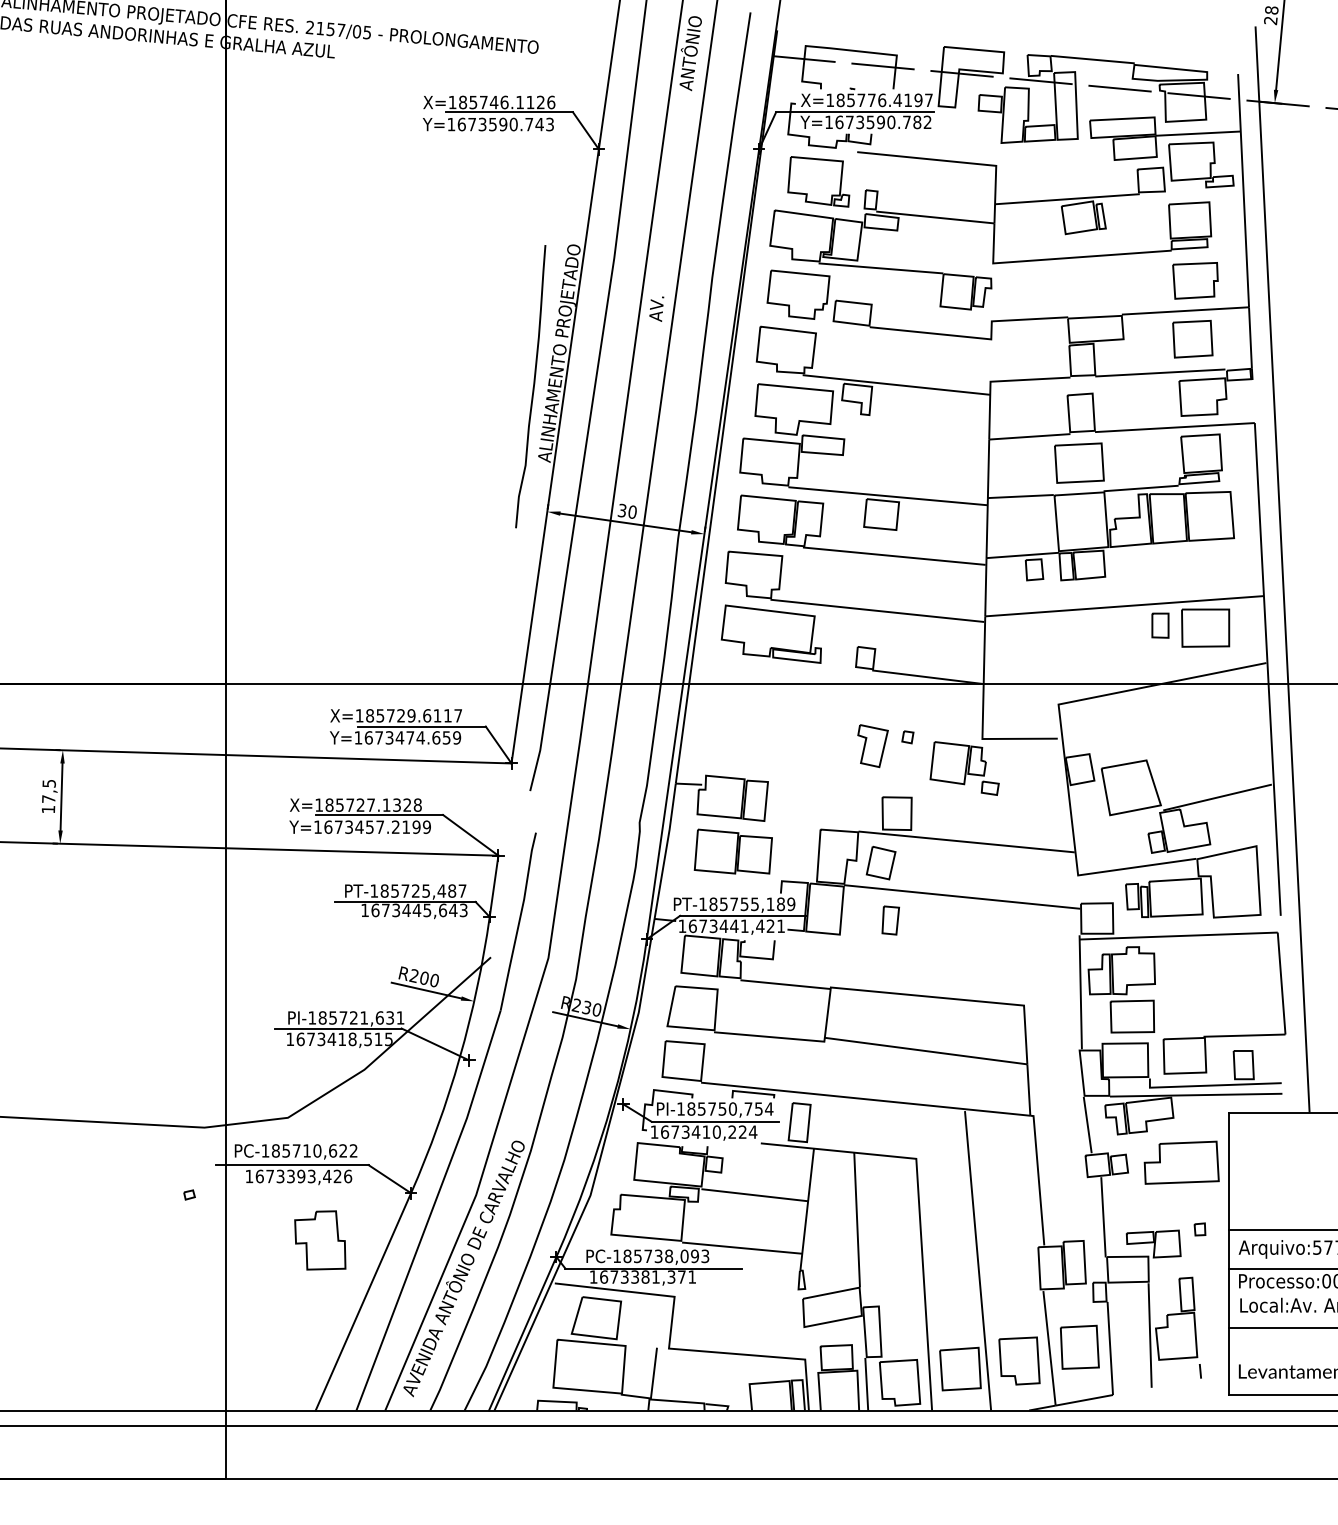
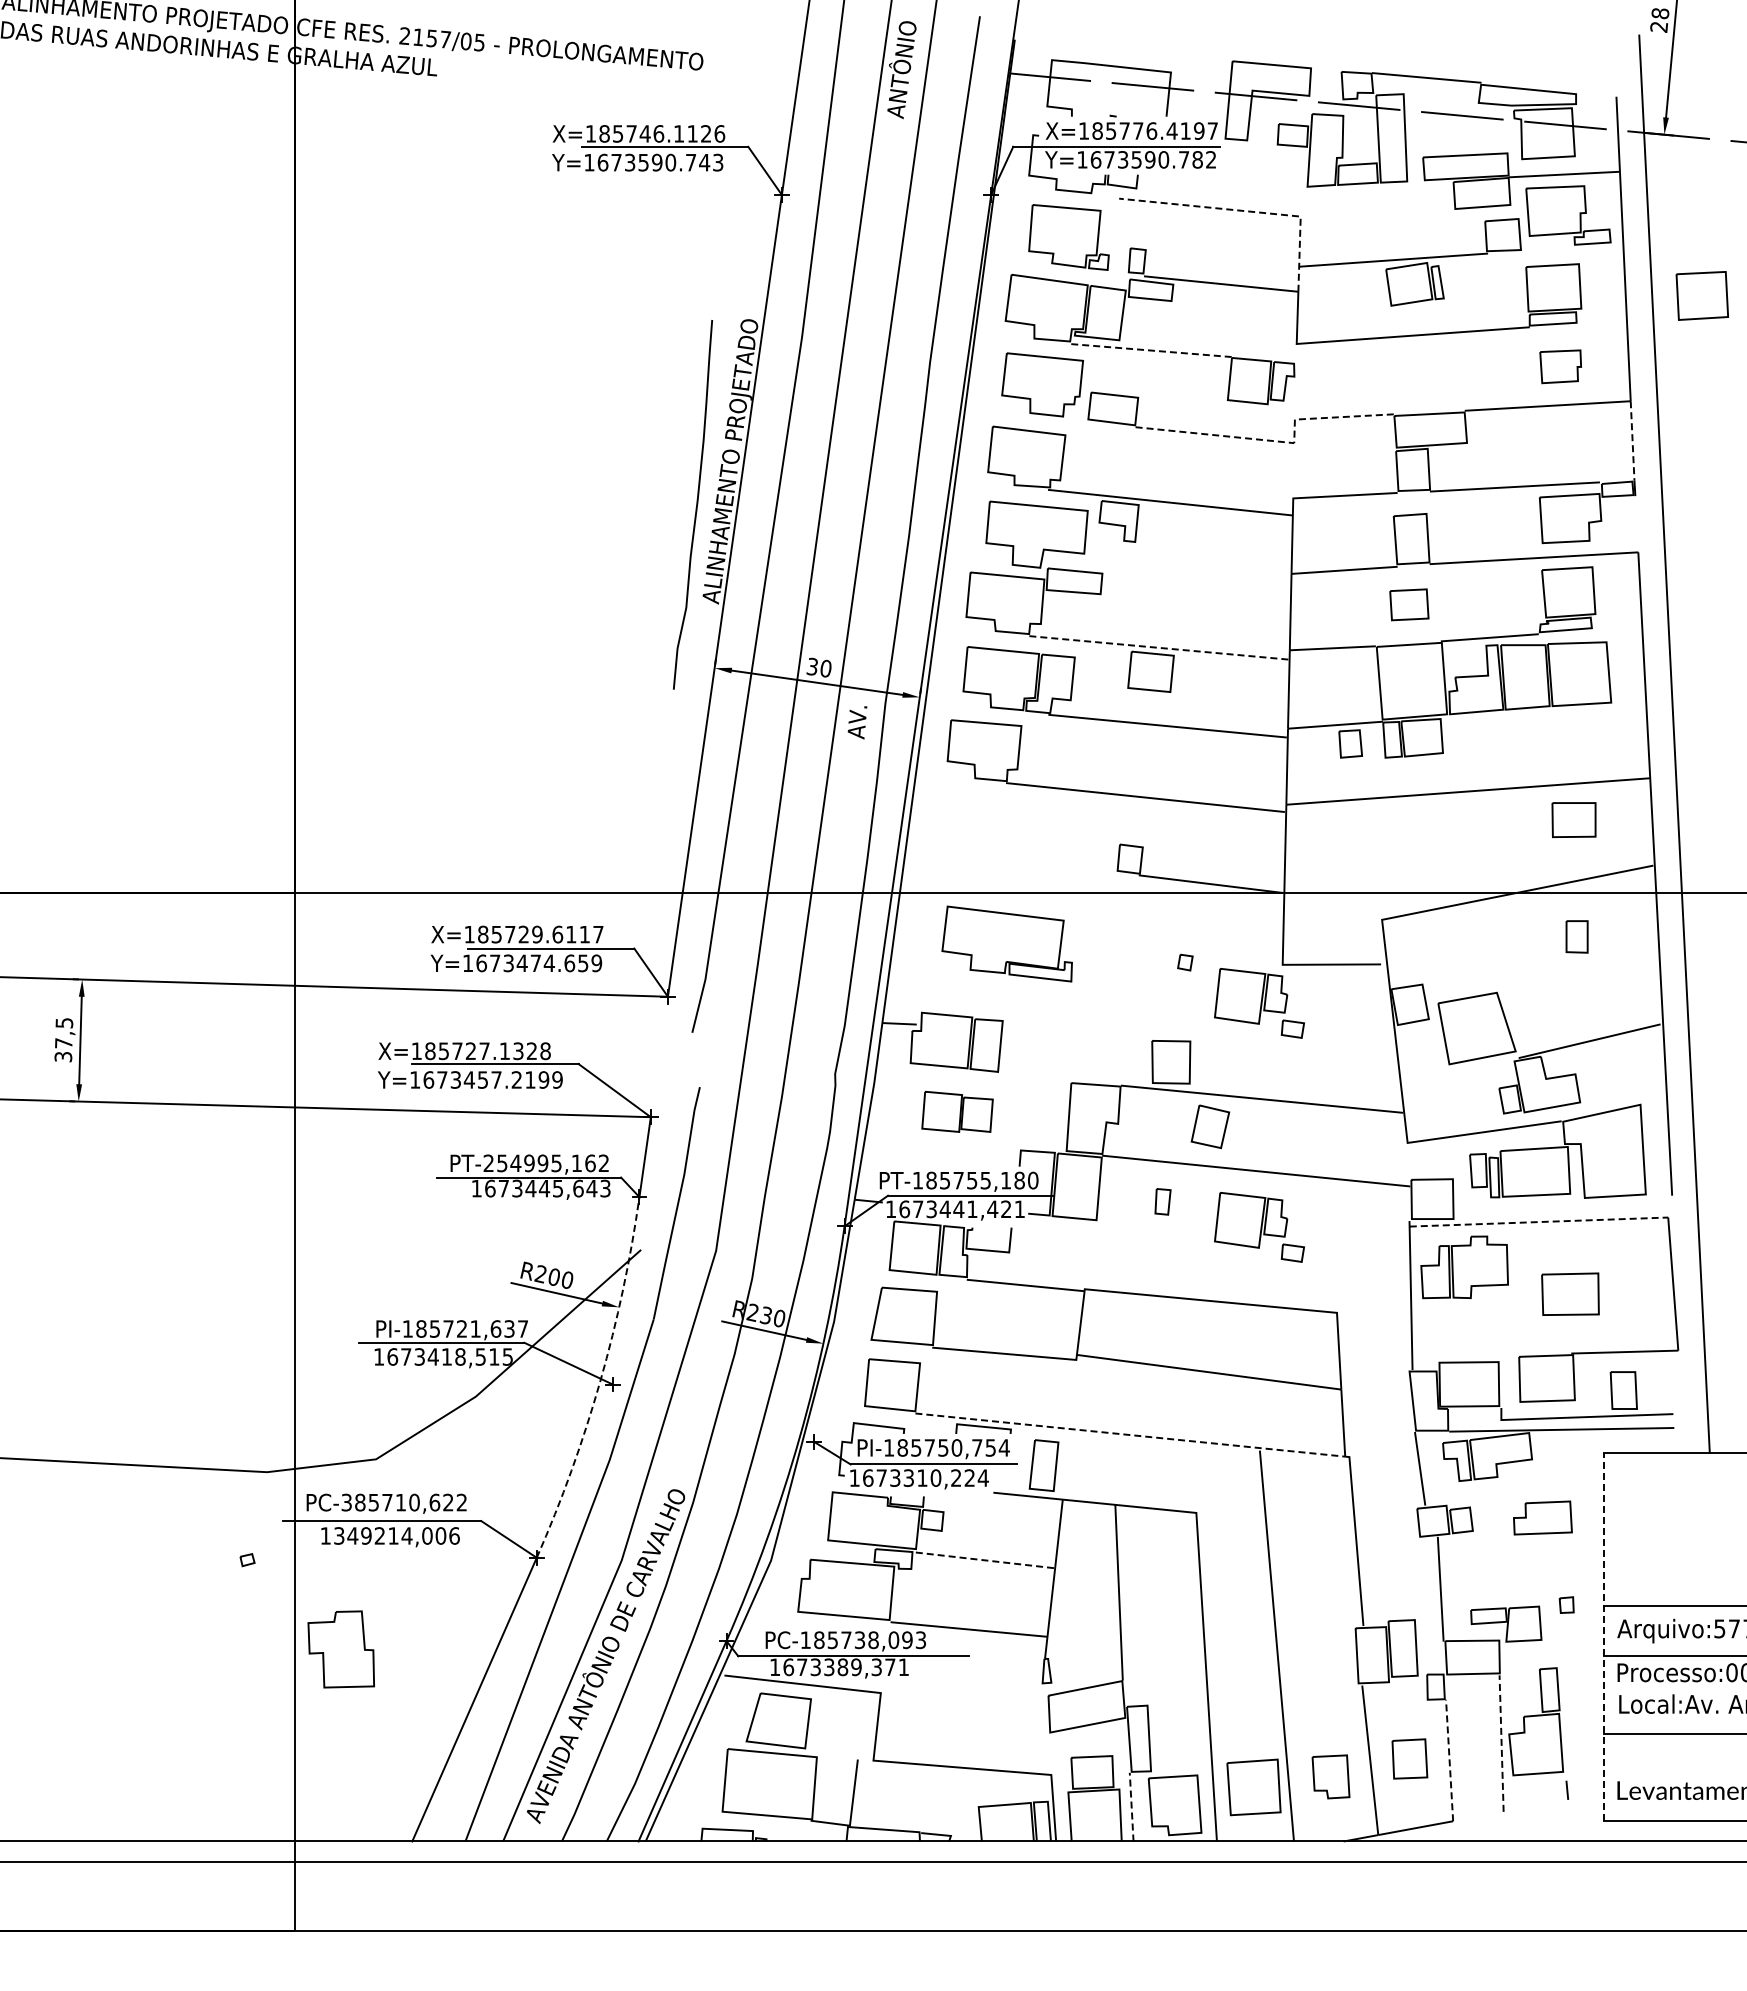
line: (956, 161) -> (1248, 211), solid -> dashed
line: (881, 268) -> (1150, 350), solid -> dashed
part: (1195, 280) -> (1560, 366), size x0.7
text: (656, 309) -> (857, 722), moved
line: (1250, 337) -> (1632, 440), solid -> dashed
line: (978, 338) -> (1277, 441), solid -> dashed
part: (1192, 338) -> (1702, 295), moved
part: (1079, 462) -> (1409, 604), size x0.6
line: (888, 495) -> (1159, 647), solid -> dashed
part: (1160, 625) -> (1576, 936), moved
part: (1205, 627) -> (1573, 819), size x0.7
part: (770, 633) -> (1006, 943), moved
part: (872, 745) -> (1139, 973), removed
text: (48, 809) -> (63, 1057), 17,5 -> 37,5
part: (733, 851) -> (957, 1111), size x0.7
part: (881, 862) -> (1210, 1126), moved
text: (417, 891) -> (545, 1163), PT-185725,487 -> PT-254995,162
text: (790, 904) -> (1032, 1180), PT-185755,189 -> PT-185755,180
part: (890, 920) -> (1162, 1201), size x0.7
line: (1179, 936) -> (1539, 1222), solid -> dashed
part: (964, 940) -> (1259, 1227), added
part: (1132, 1016) -> (1570, 1293), moved
text: (400, 1017) -> (522, 1328), PI-185721,631 -> PI-185721,637
arc: (459, 1057) -> (600, 1380), solid -> dashed
line: (865, 1099) -> (1130, 1435), solid -> dashed
text: (695, 1131) -> (908, 1477), 1673410,224 -> 1673310,224
text: (265, 1150) -> (346, 1502), PC-185710,622 -> PC-385710,622
part: (1181, 1162) -> (1542, 1517), size x0.6
text: (299, 1176) -> (390, 1535), 1673393,426 -> 1349214,006
line: (754, 1195) -> (985, 1560), solid -> dashed
part: (319, 1240) -> (340, 1649), moved
line: (1228, 1253) -> (1604, 1636), solid -> dashed
text: (655, 1277) -> (856, 1667), 1673381,371 -> 1673389,371
line: (1150, 1335) -> (1501, 1743), solid -> dashed
part: (1079, 1346) -> (1409, 1758), size x0.7
line: (1110, 1348) -> (1449, 1760), solid -> dashed
part: (1019, 1360) -> (1330, 1776), size x0.7
line: (866, 1383) -> (1131, 1806), solid -> dashed

